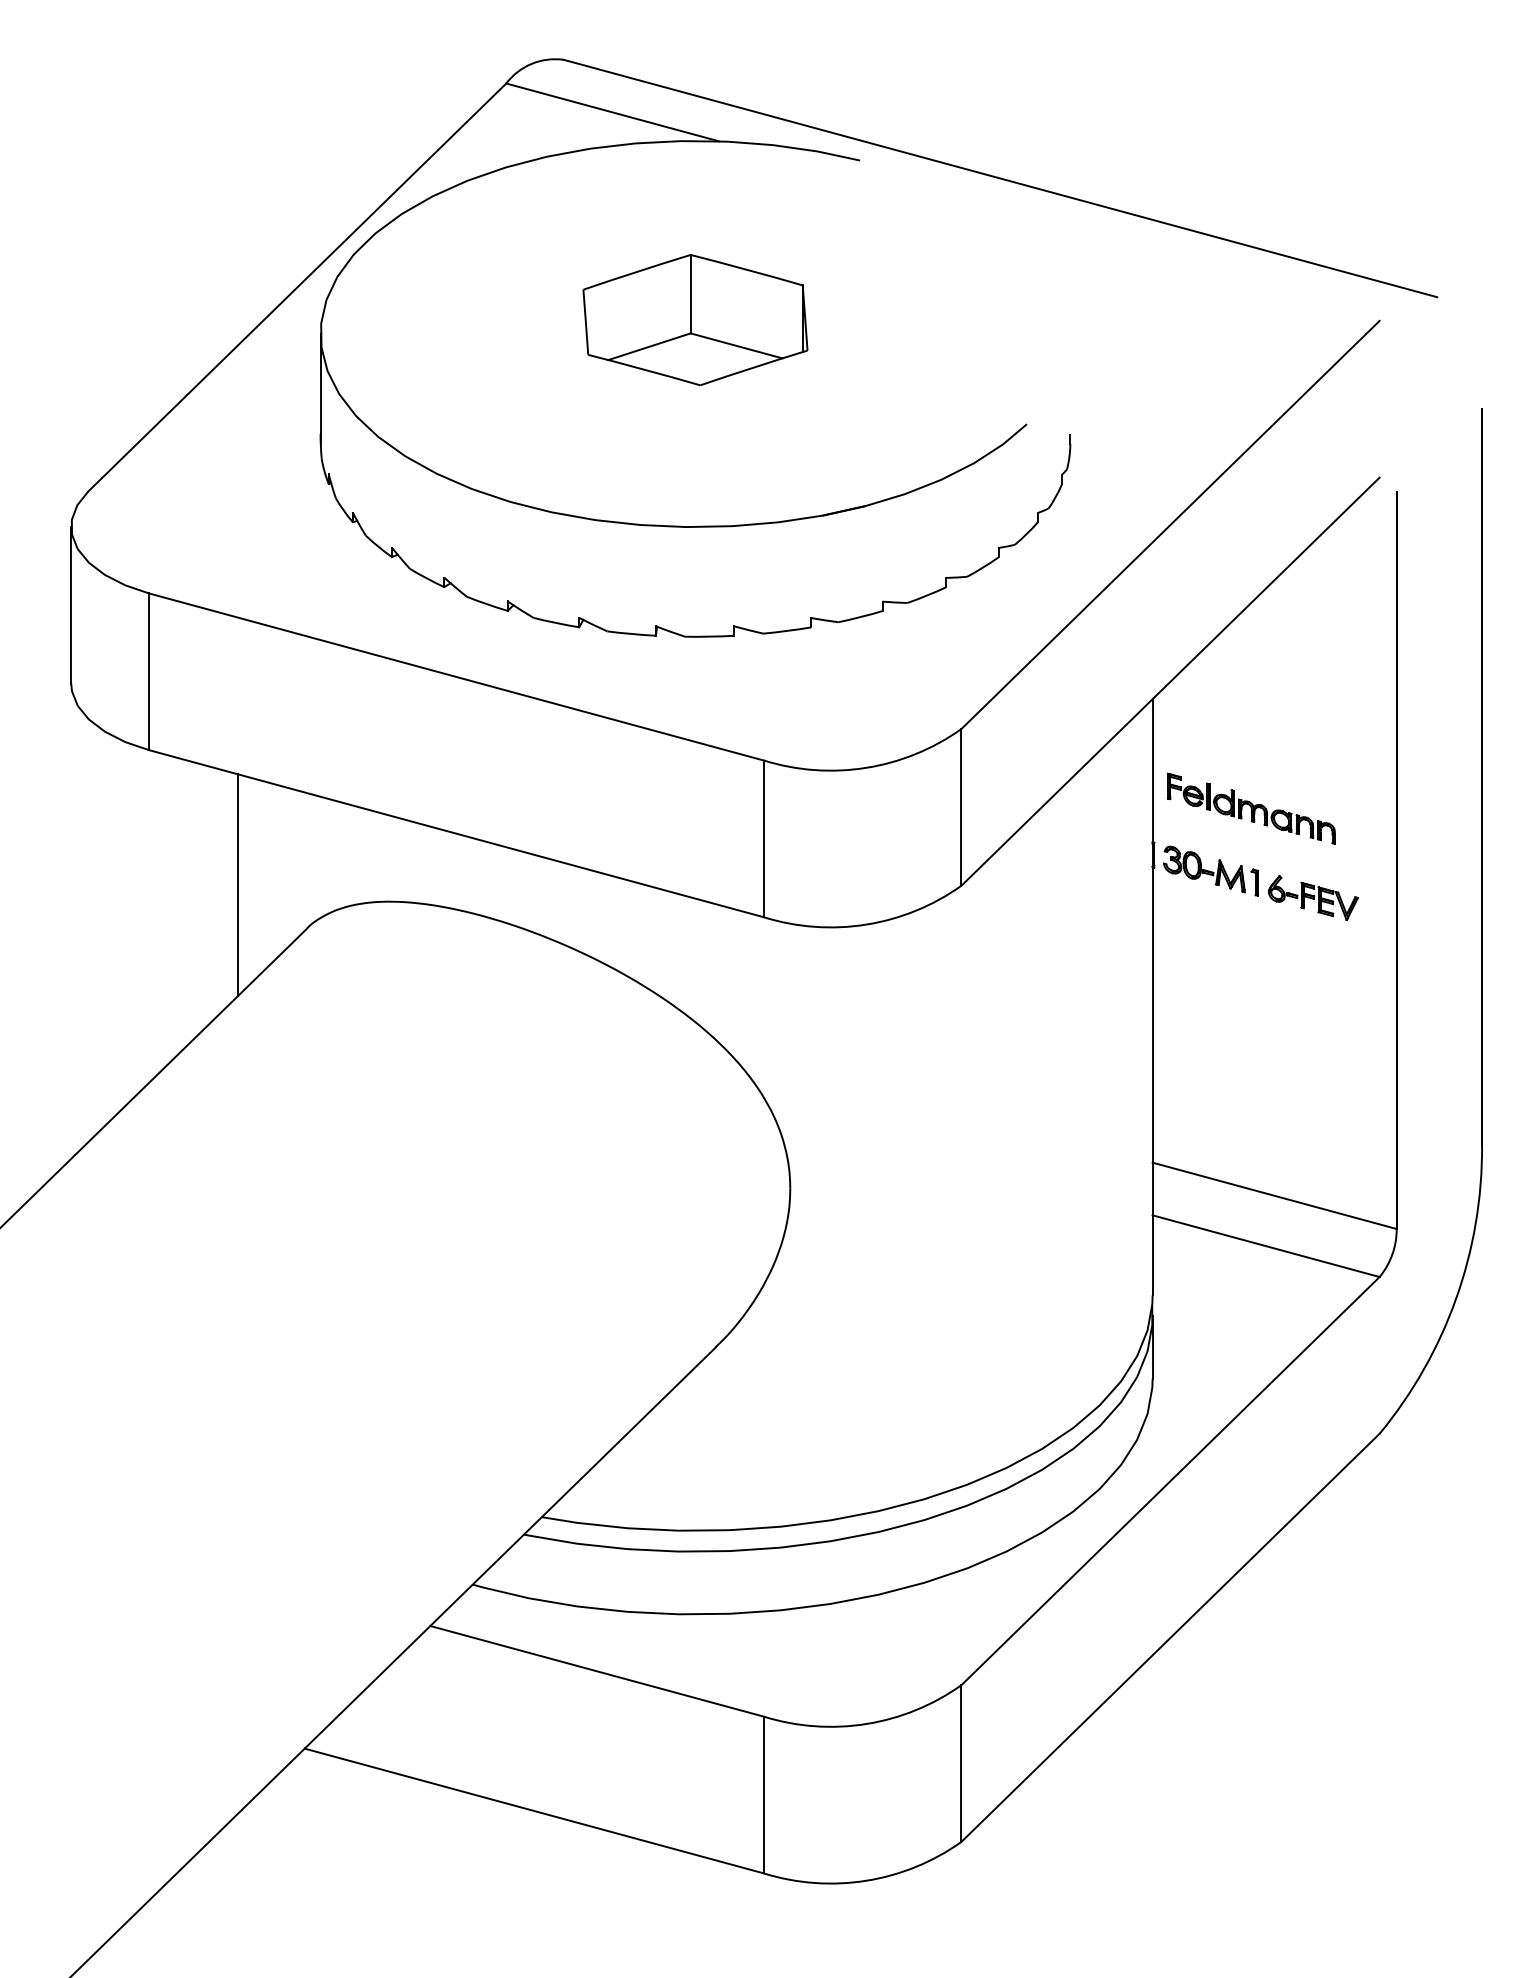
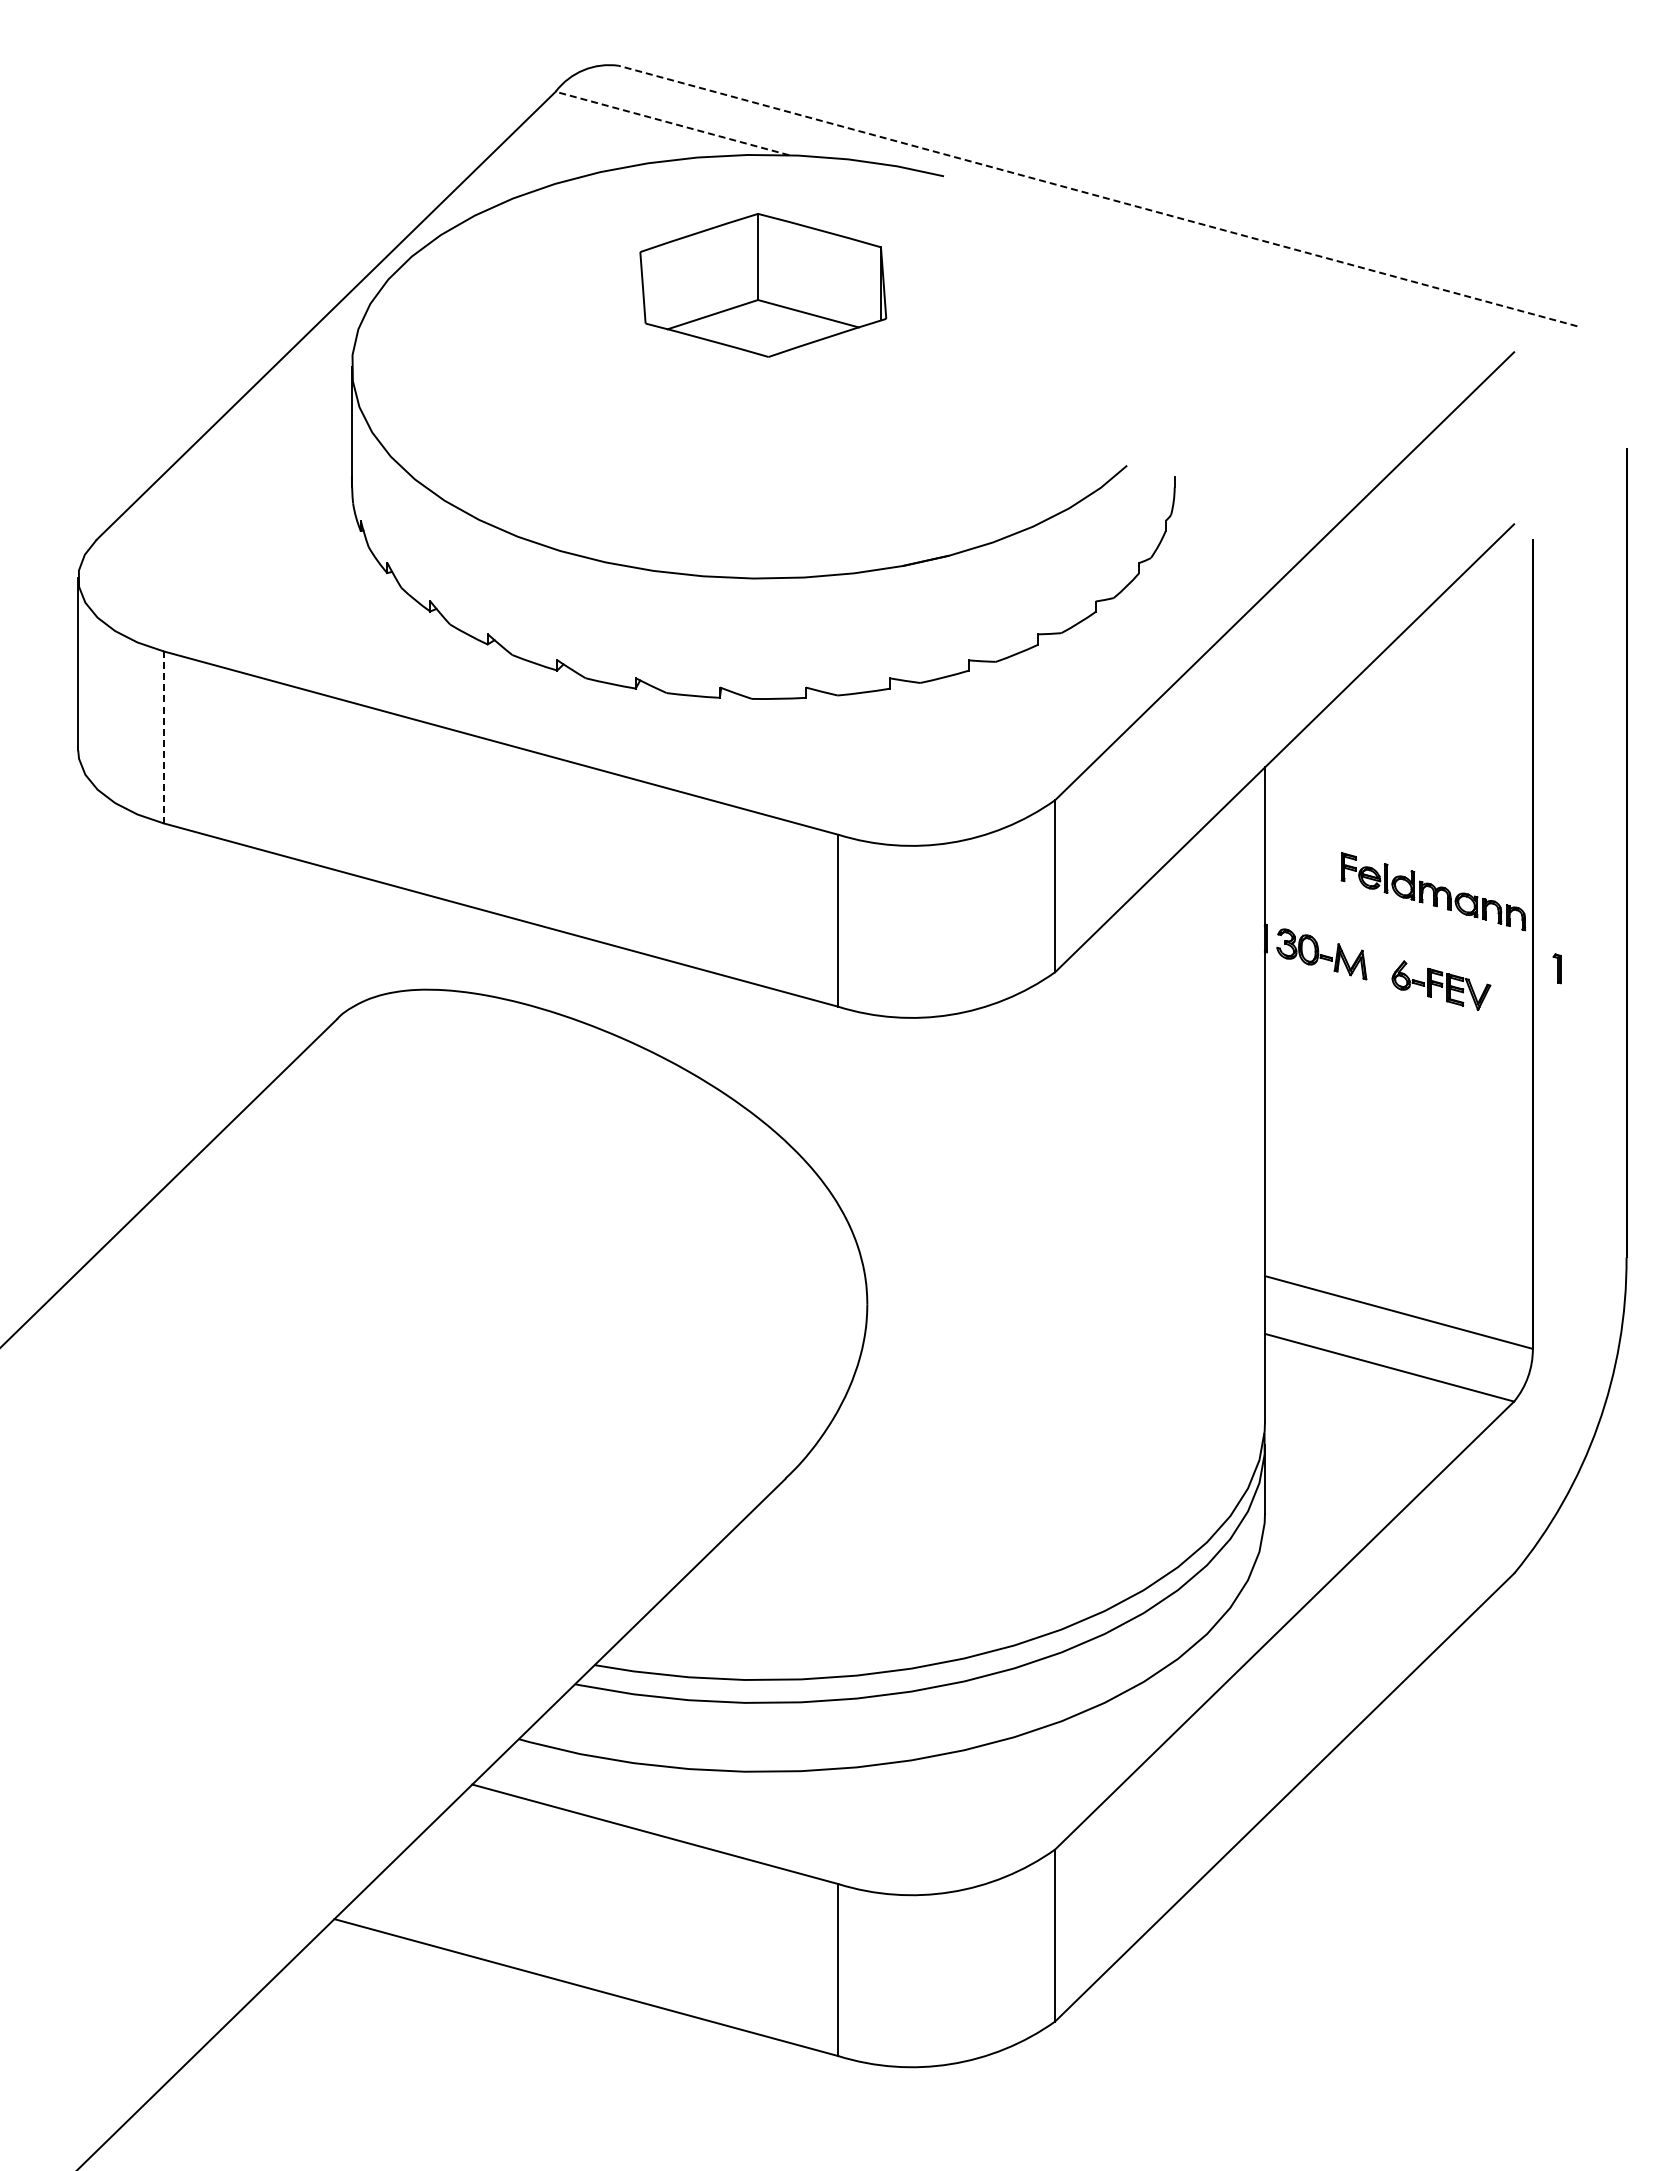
line: (612, 112) -> (672, 123), solid -> dashed
line: (1000, 178) -> (1098, 196), solid -> dashed
part: (695, 320) -> (763, 285), moved
line: (148, 671) -> (163, 737), solid -> dashed
part: (1250, 808) -> (1432, 891), moved
part: (1254, 882) -> (1556, 968), moved
line: (238, 885) -> (261, 971), removed

